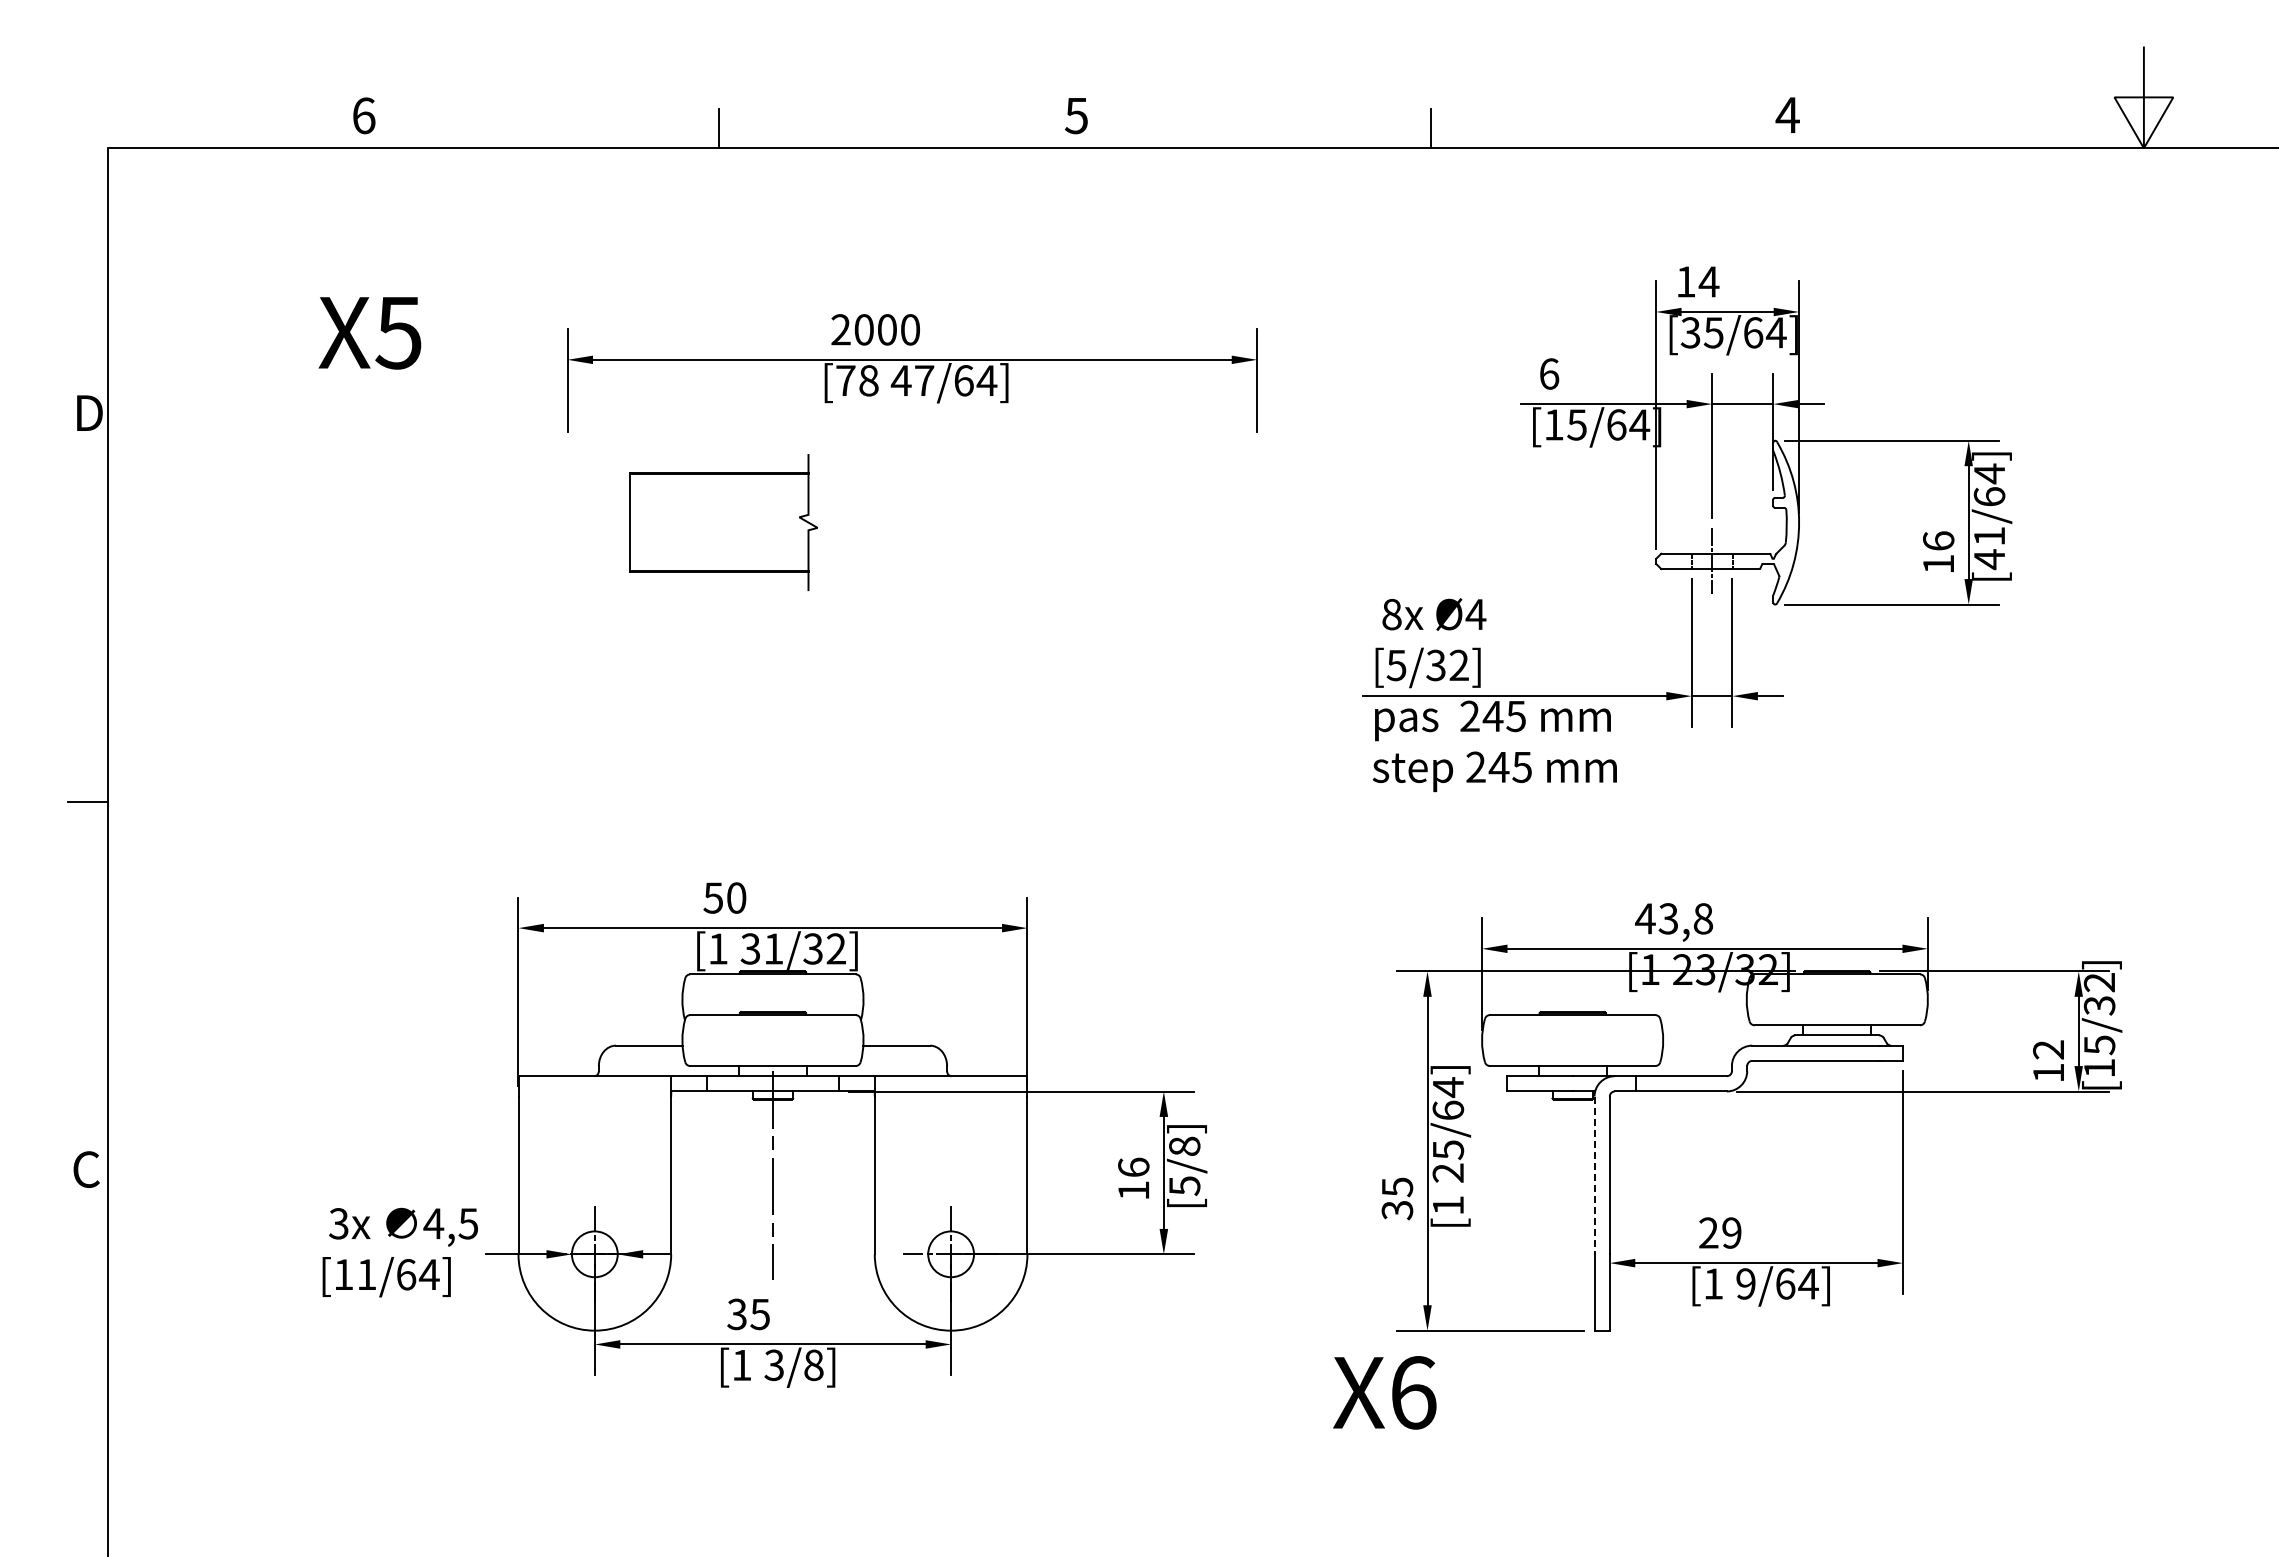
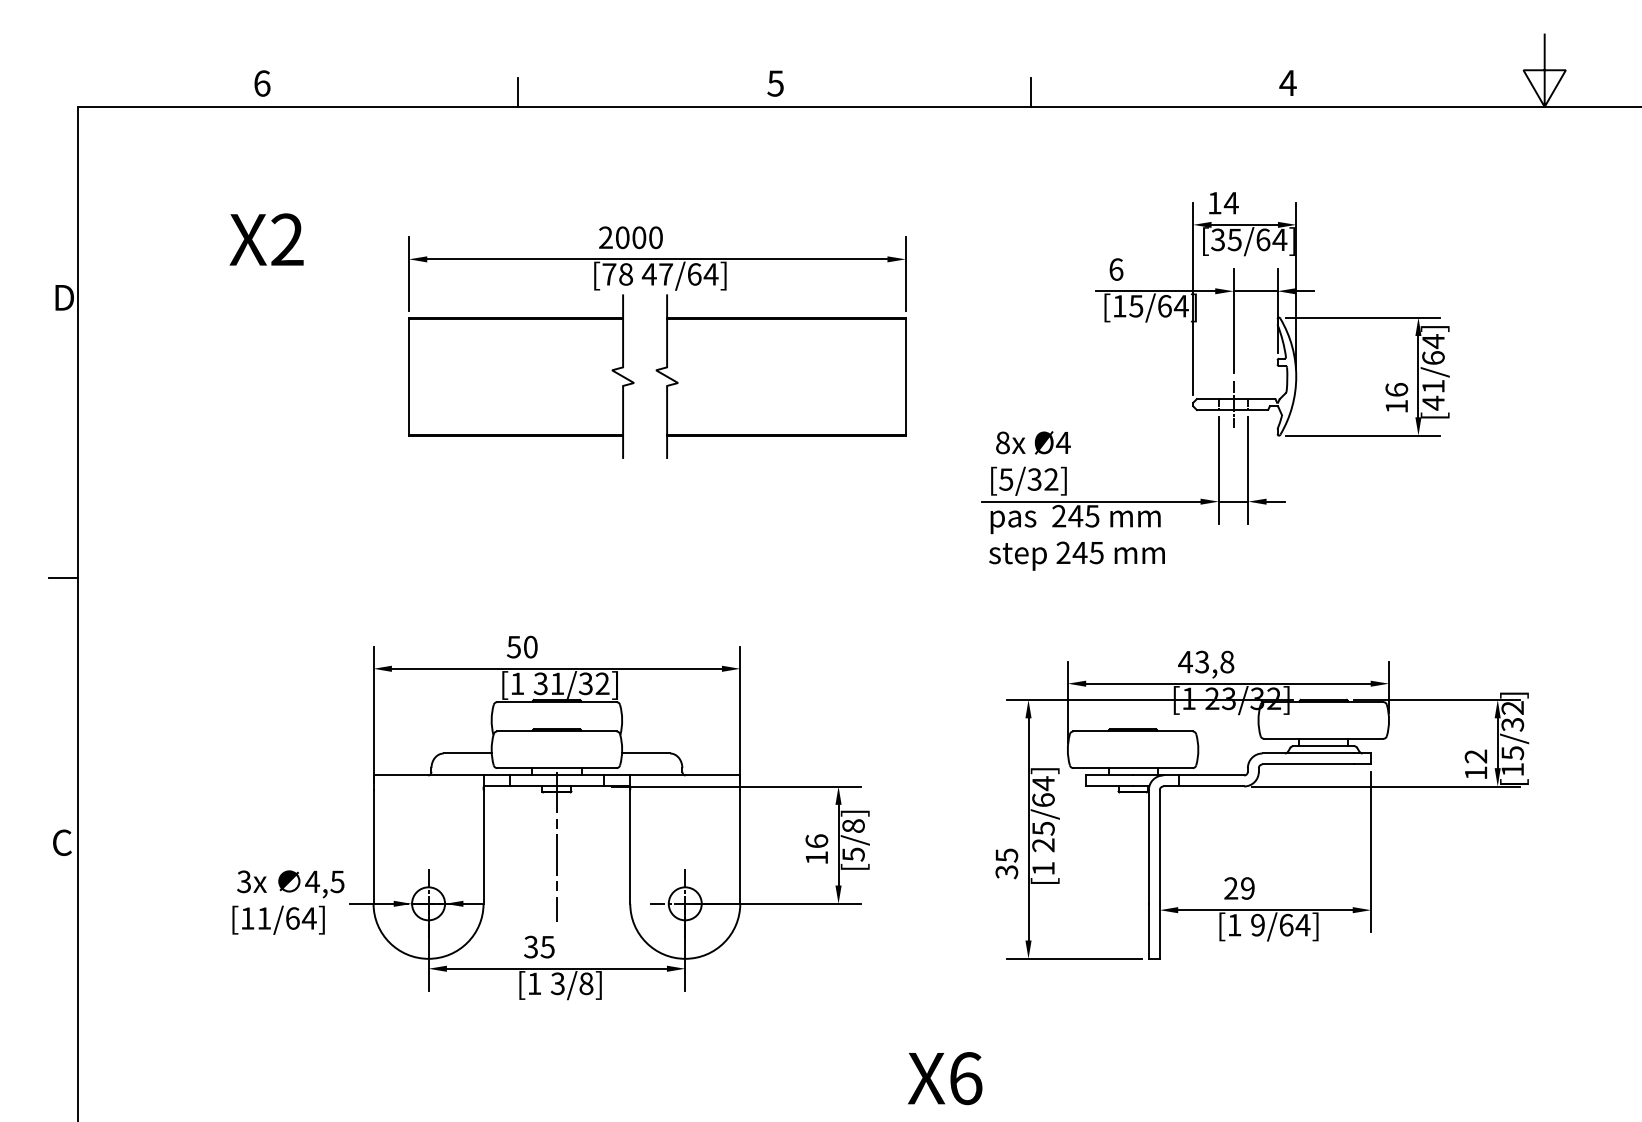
text: (398, 332) -> (287, 239), X5 -> X2
part: (723, 522) -> (521, 376), size x1.67
part: (1083, 522) -> (780, 376), added
line: (1594, 1175) -> (1148, 847), dashed -> solid
text: (1384, 1392) -> (944, 1078), moved

